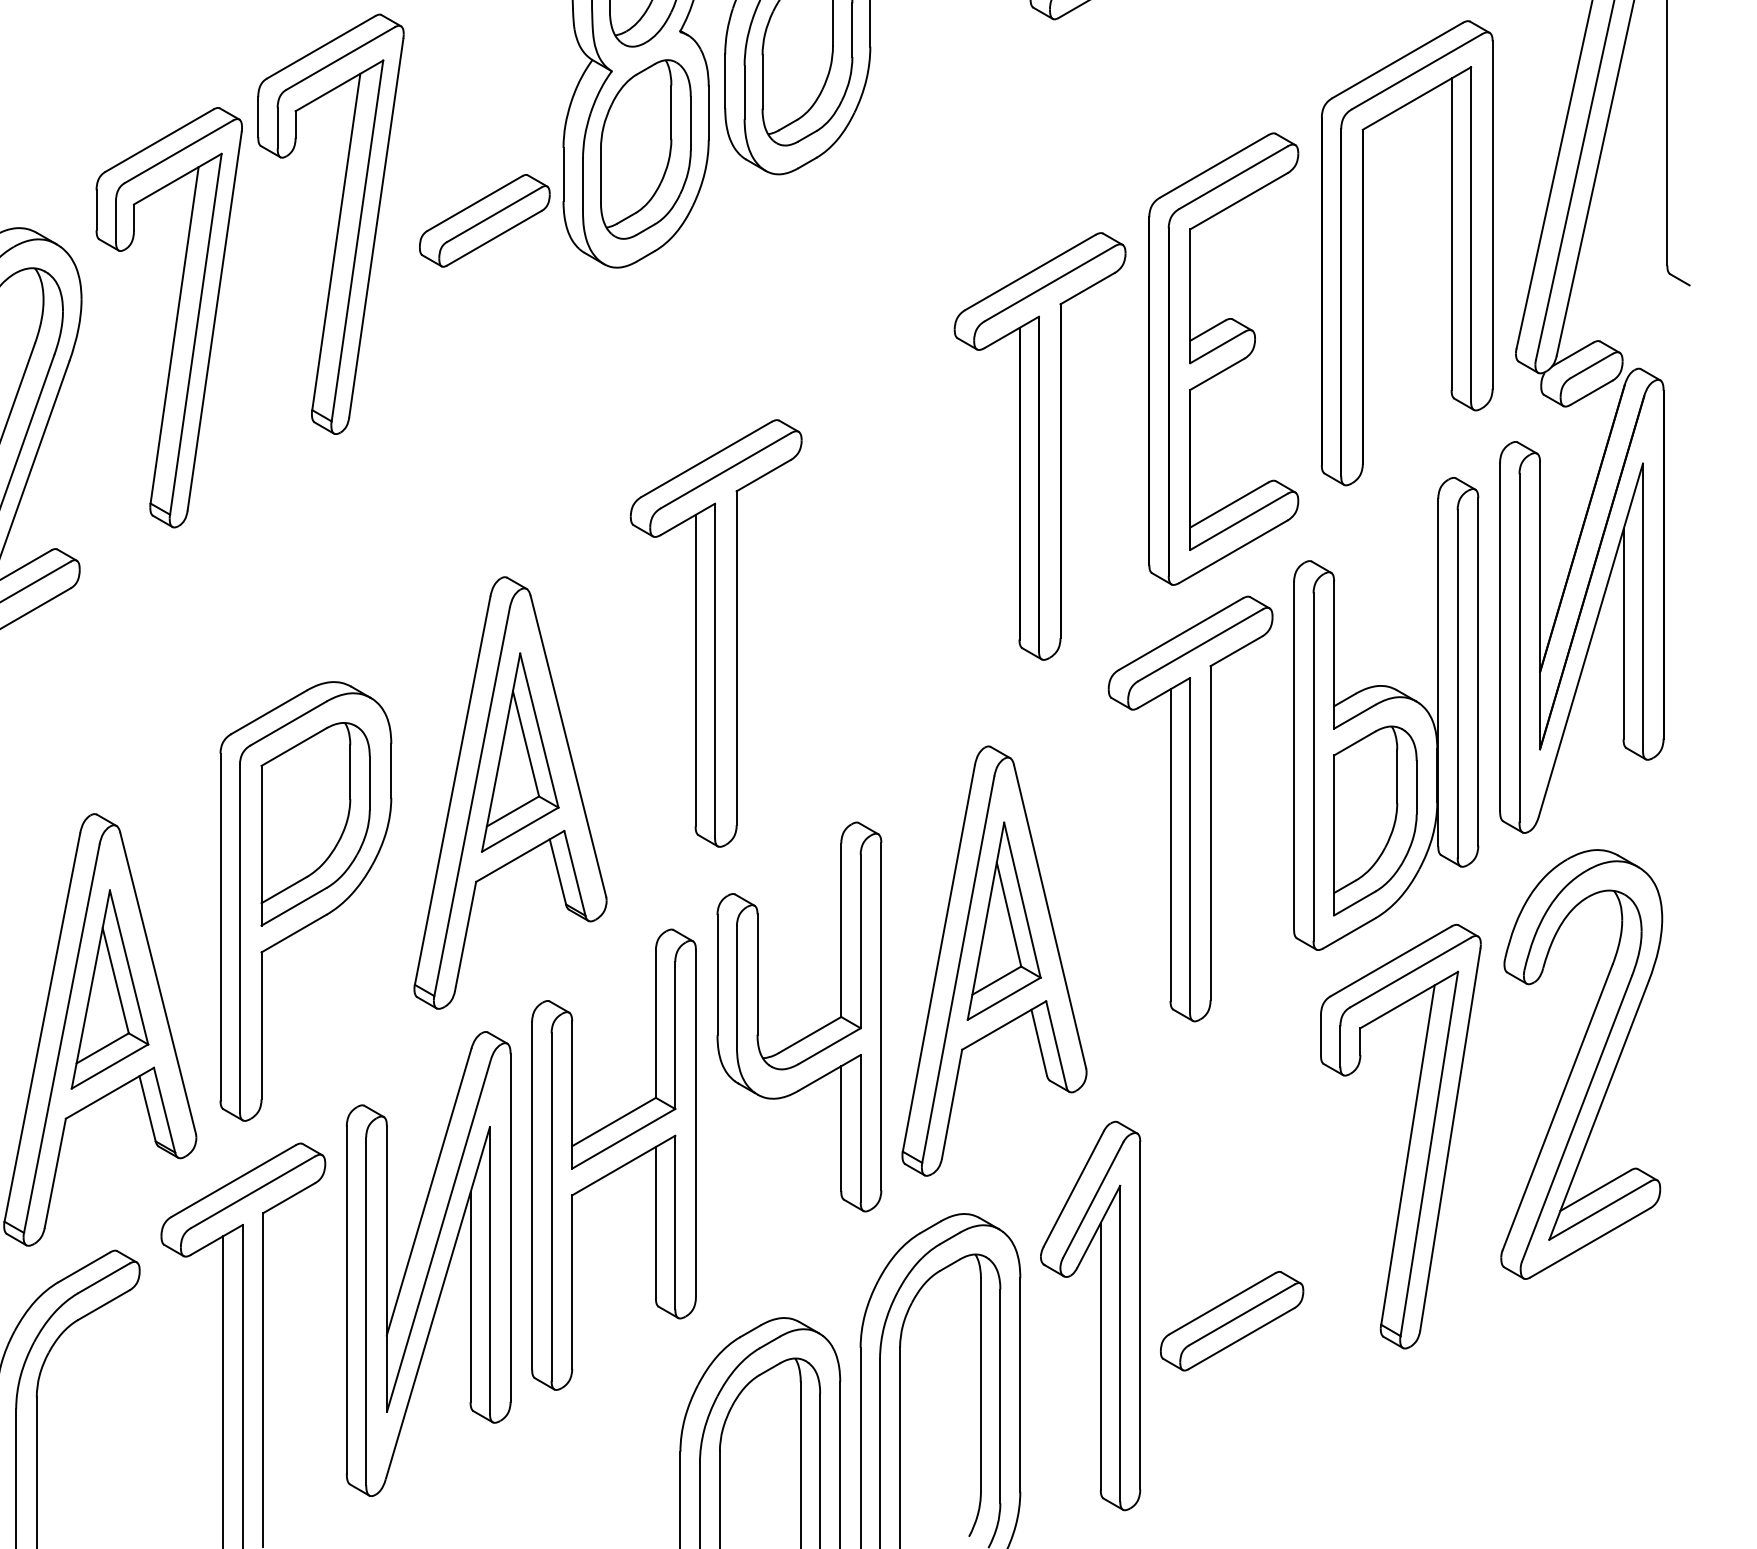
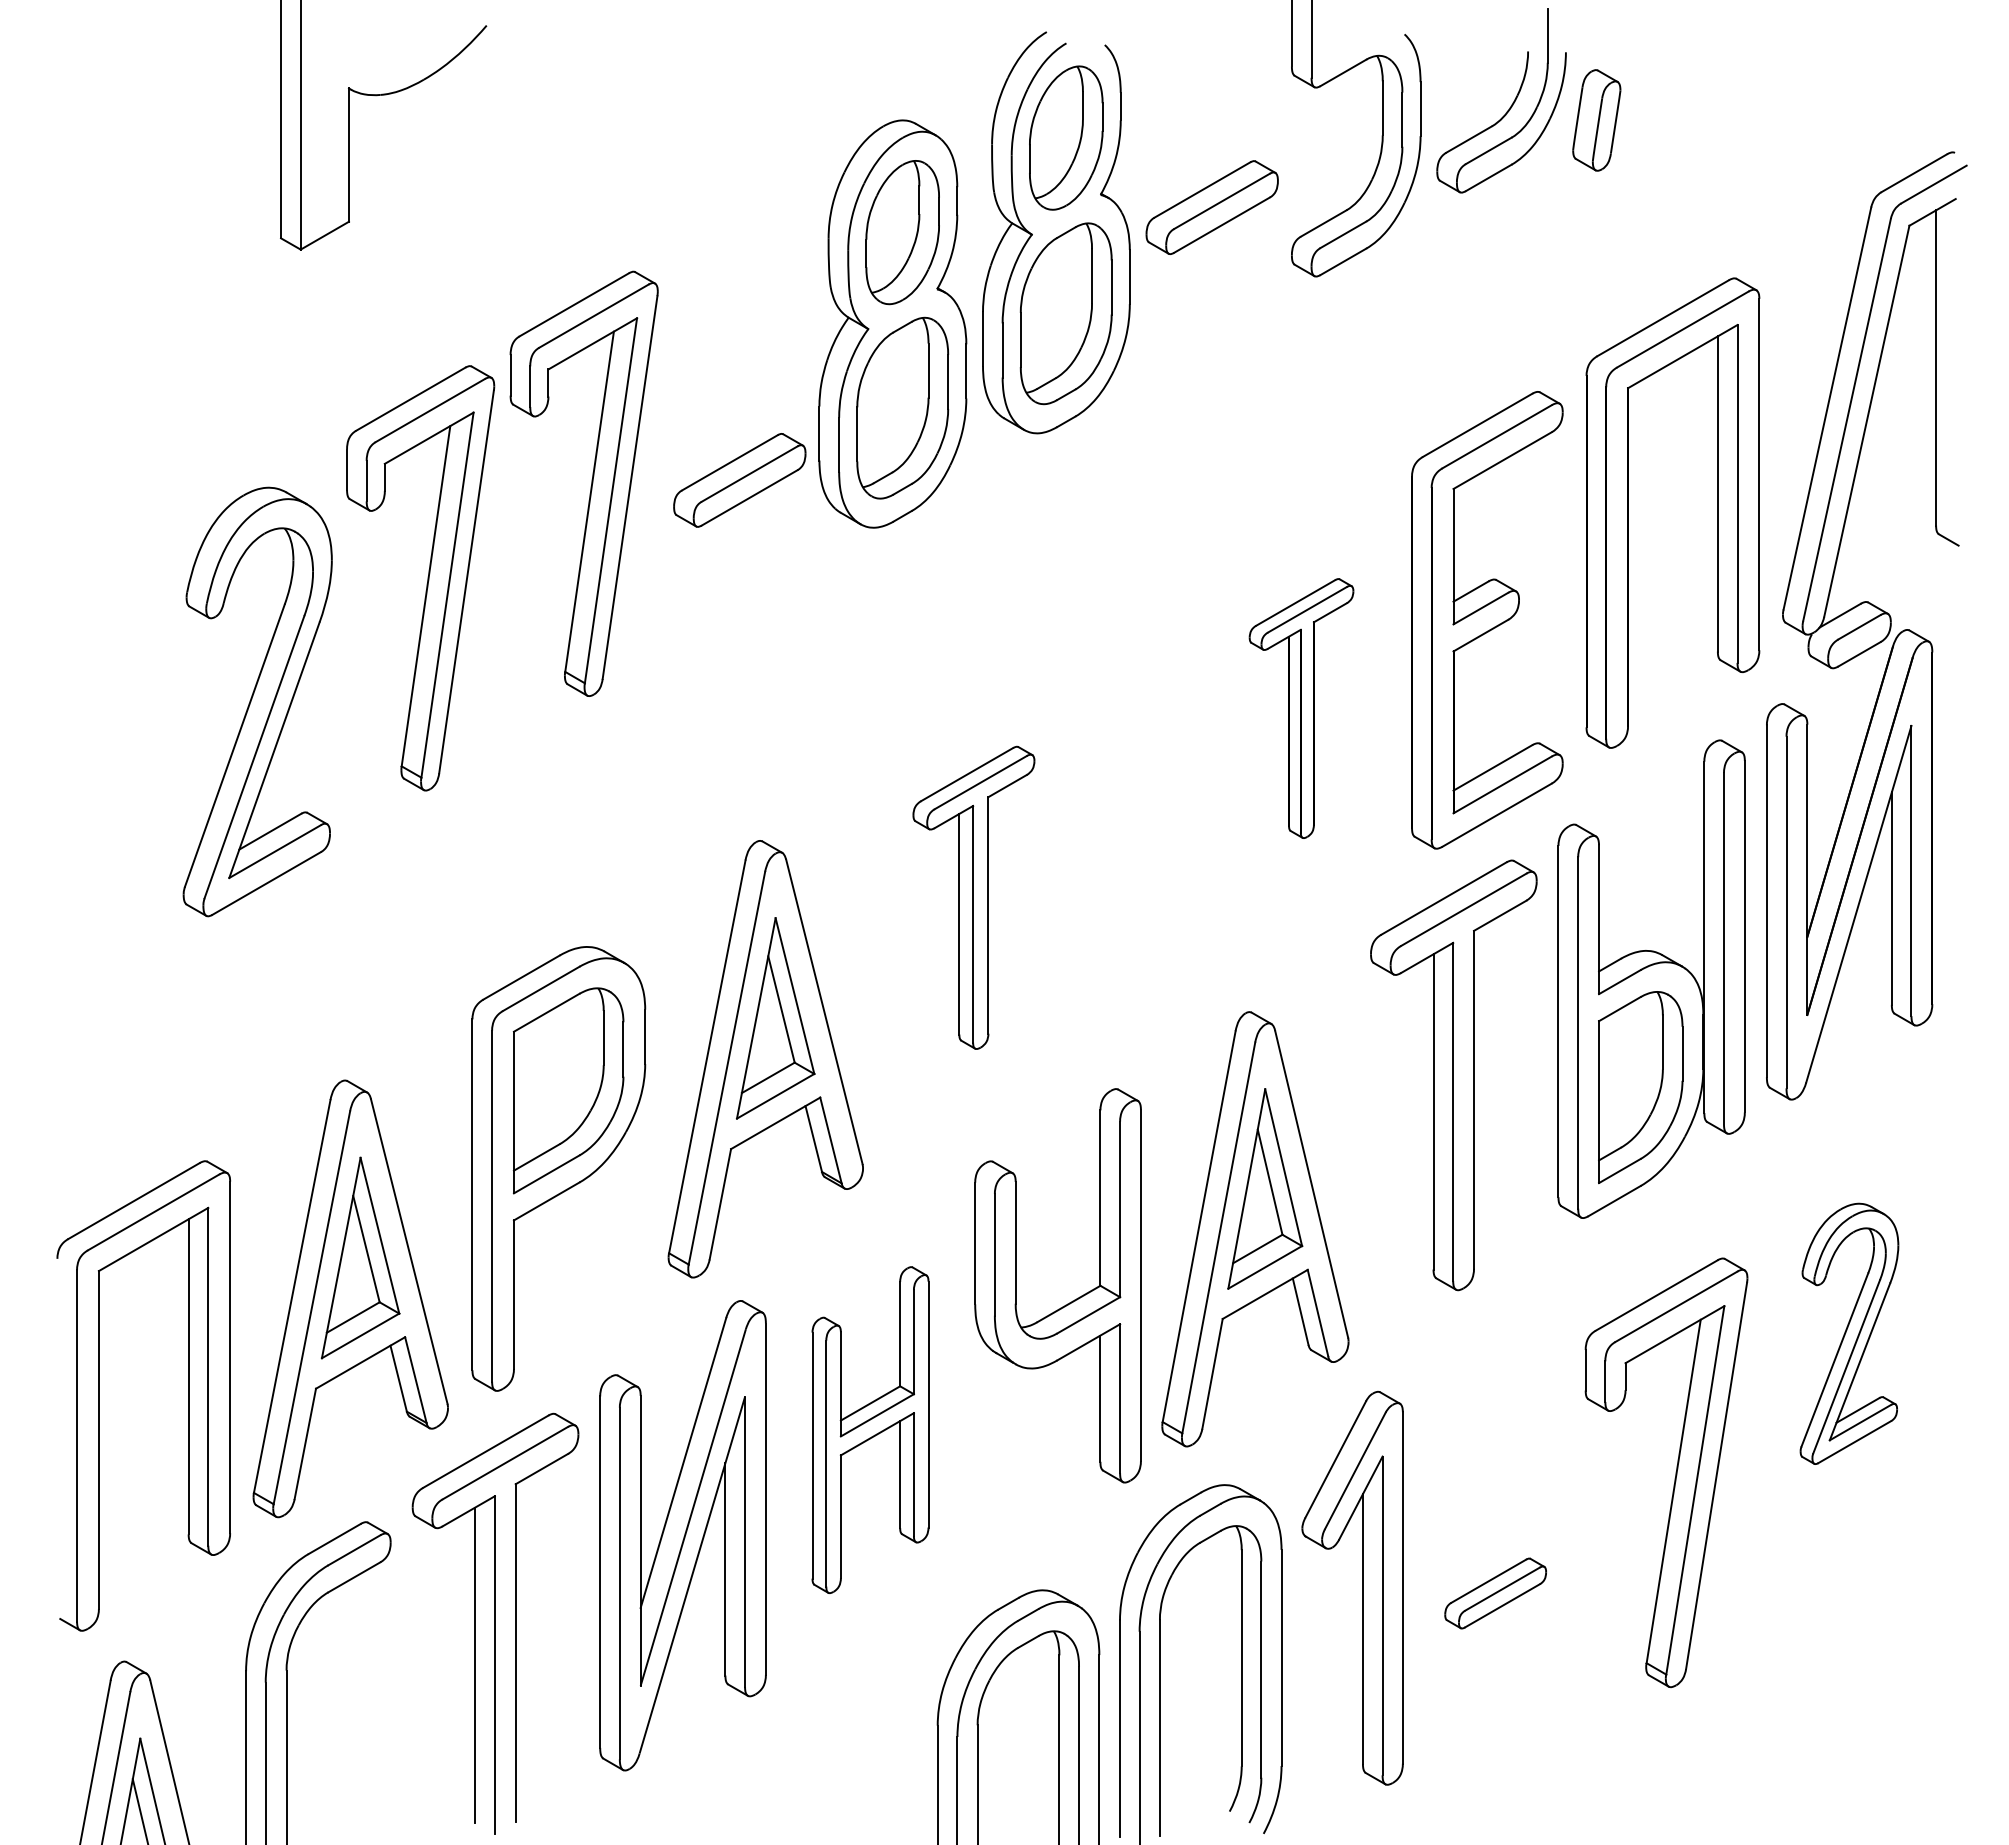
part: (1040, 446) -> (1301, 708), size x0.6
part: (715, 633) -> (973, 897), size x0.7
part: (1581, 1064) -> (1849, 1333), size x0.6
part: (1409, 1136) -> (1675, 1472), moved
part: (614, 1159) -> (870, 1429), size x0.7
part: (1231, 1321) -> (1495, 1593), size x0.7

